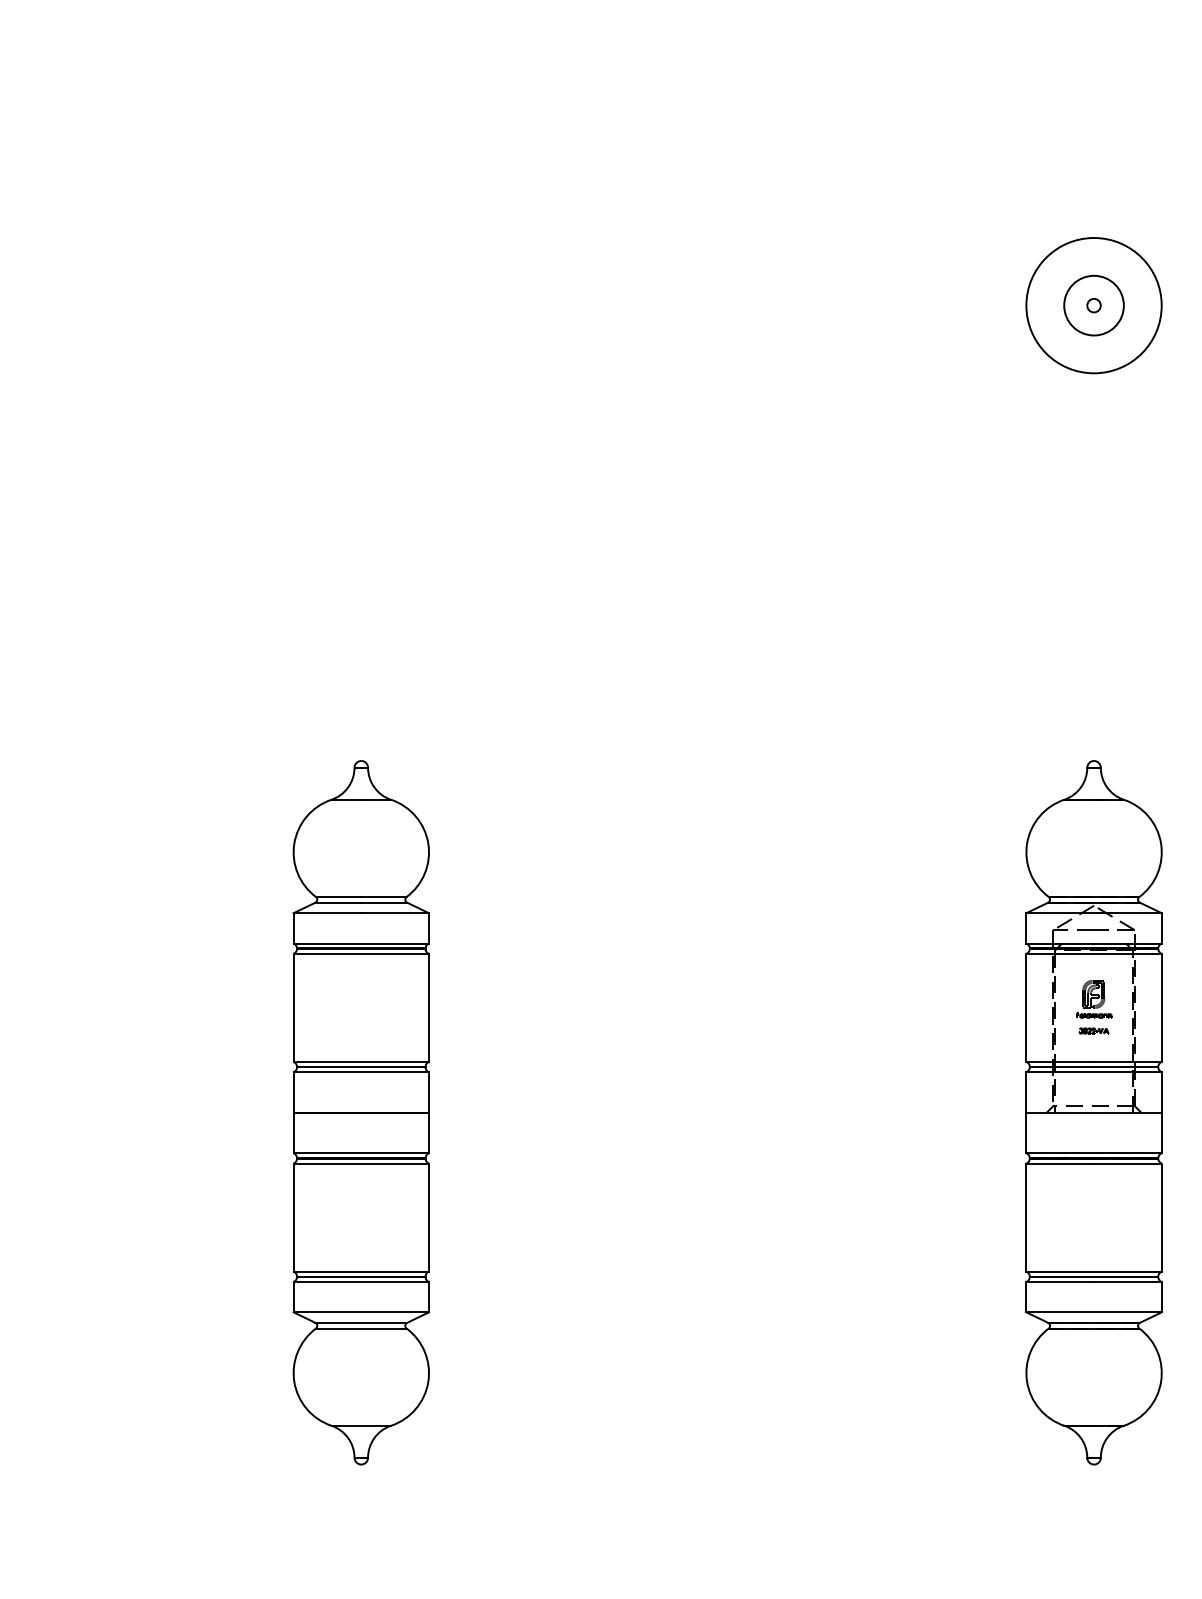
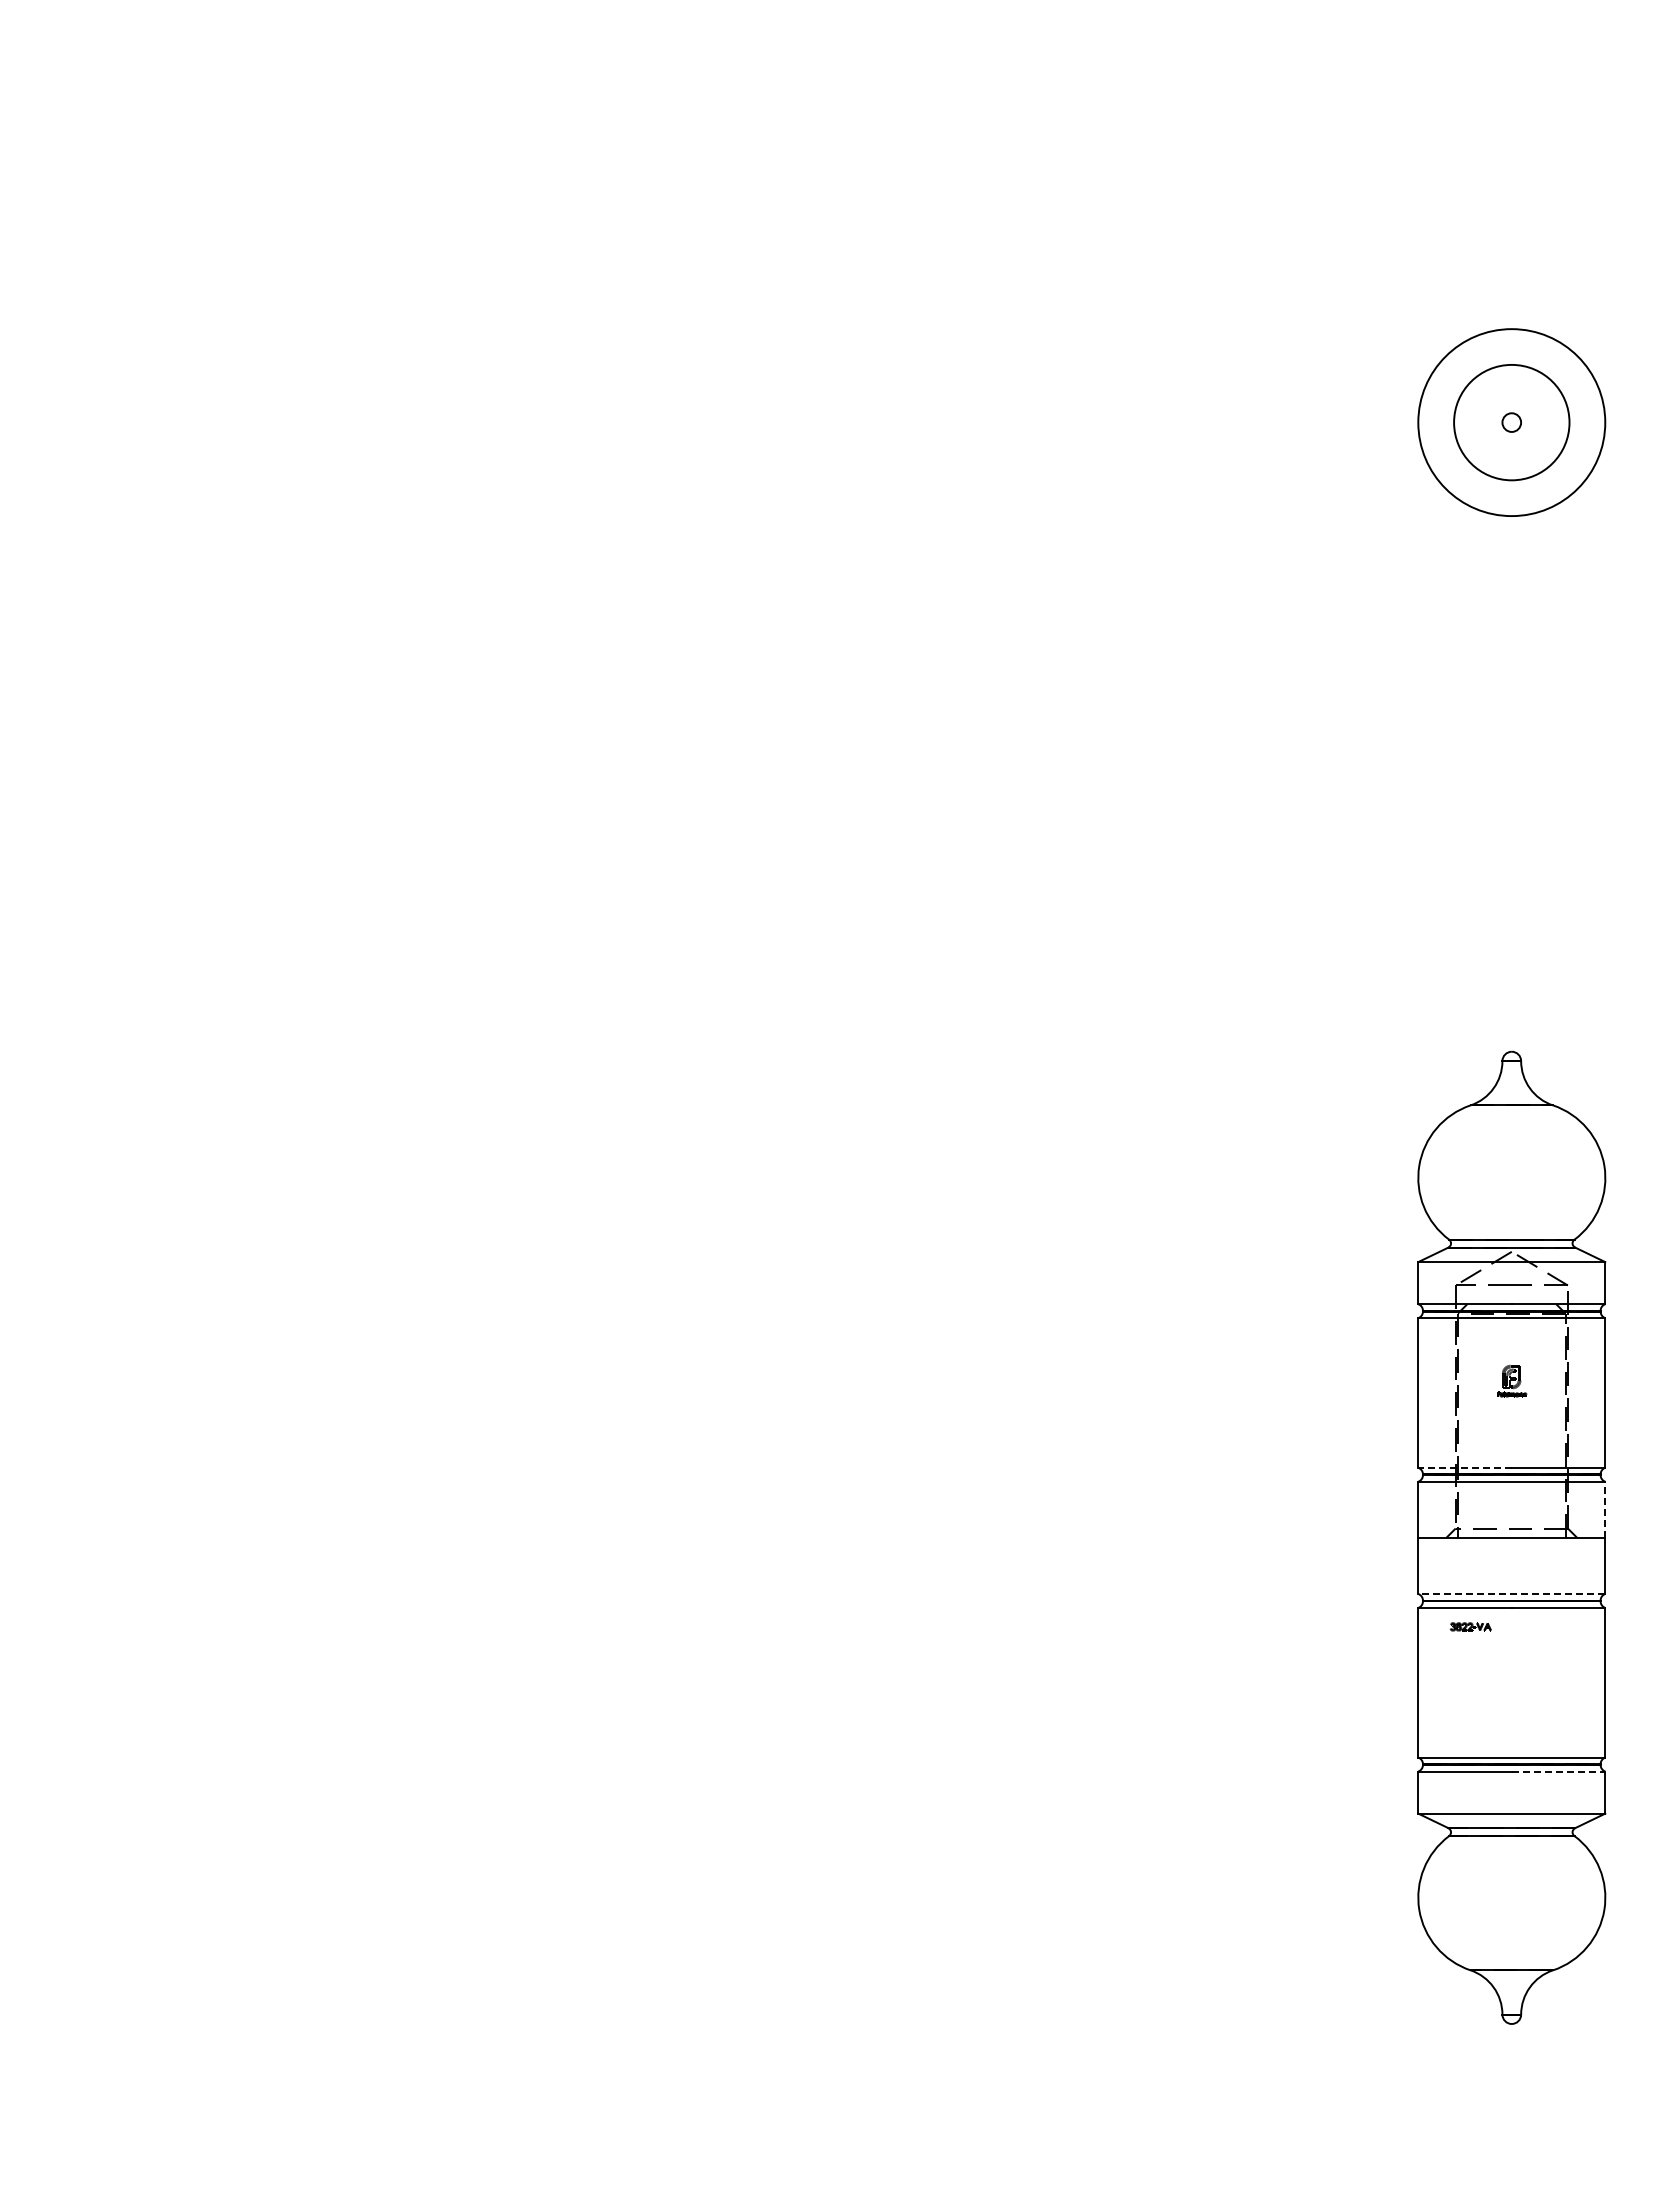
circle: (1093, 305) -> (1511, 422), size x1.4
part: (1093, 998) -> (1511, 1380), size x0.6
part: (1093, 1030) -> (1470, 1626), moved
line: (1060, 1061) -> (1465, 1467), solid -> dashed
line: (1161, 1092) -> (1605, 1509), solid -> dashed
part: (360, 1112) -> (498, 1537), removed
line: (1093, 1153) -> (1511, 1593), solid -> dashed
line: (1127, 1281) -> (1558, 1771), solid -> dashed

